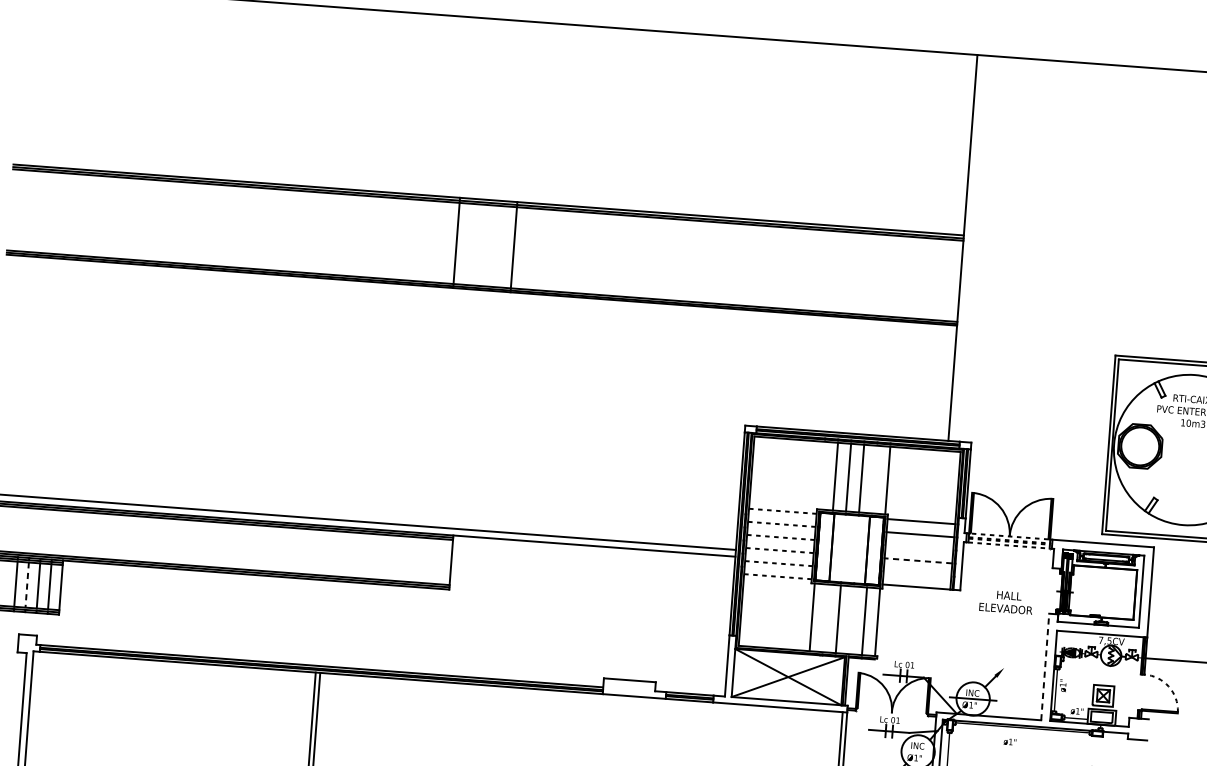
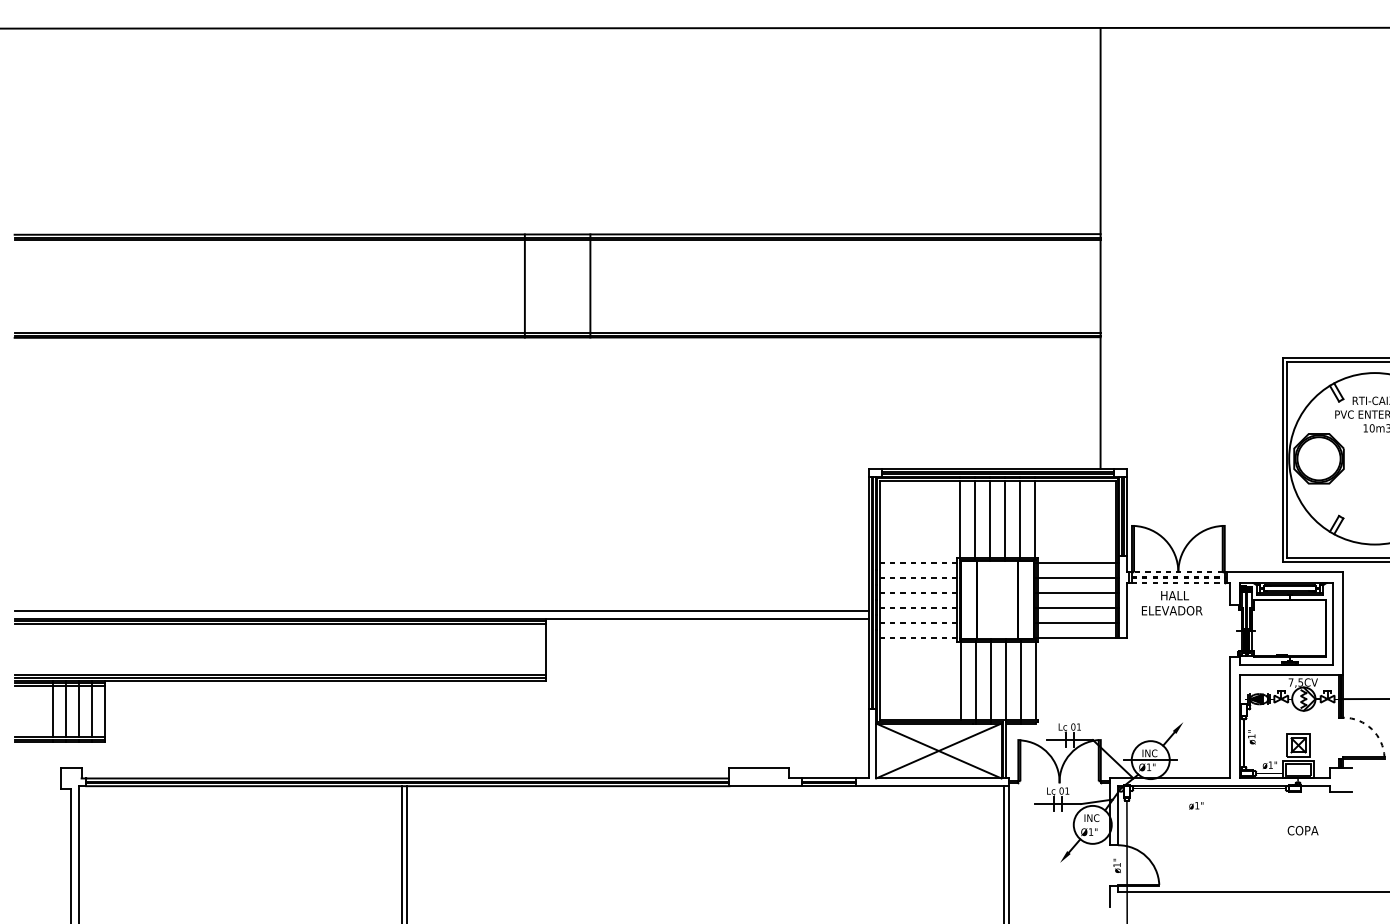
line: (822, 475) -> (960, 518), added
line: (875, 479) -> (1020, 518), added
line: (919, 547) -> (1076, 592), added
line: (918, 560) -> (1076, 607), dashed -> solid
line: (917, 573) -> (1076, 622), added
line: (27, 585) -> (66, 711), dashed -> solid
text: (1006, 602) -> (1172, 603), moved
line: (825, 617) -> (975, 680), added
line: (851, 619) -> (1005, 680), added
line: (1044, 666) -> (1229, 717), dashed -> solid

